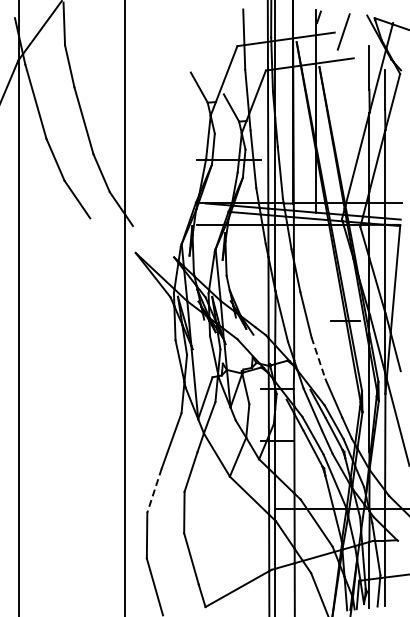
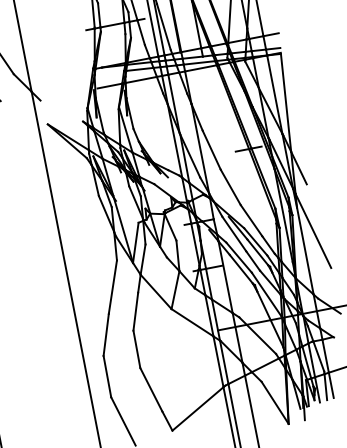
line: (318, 358) -> (230, 187), dashed -> solid
line: (154, 491) -> (106, 335), dashed -> solid

